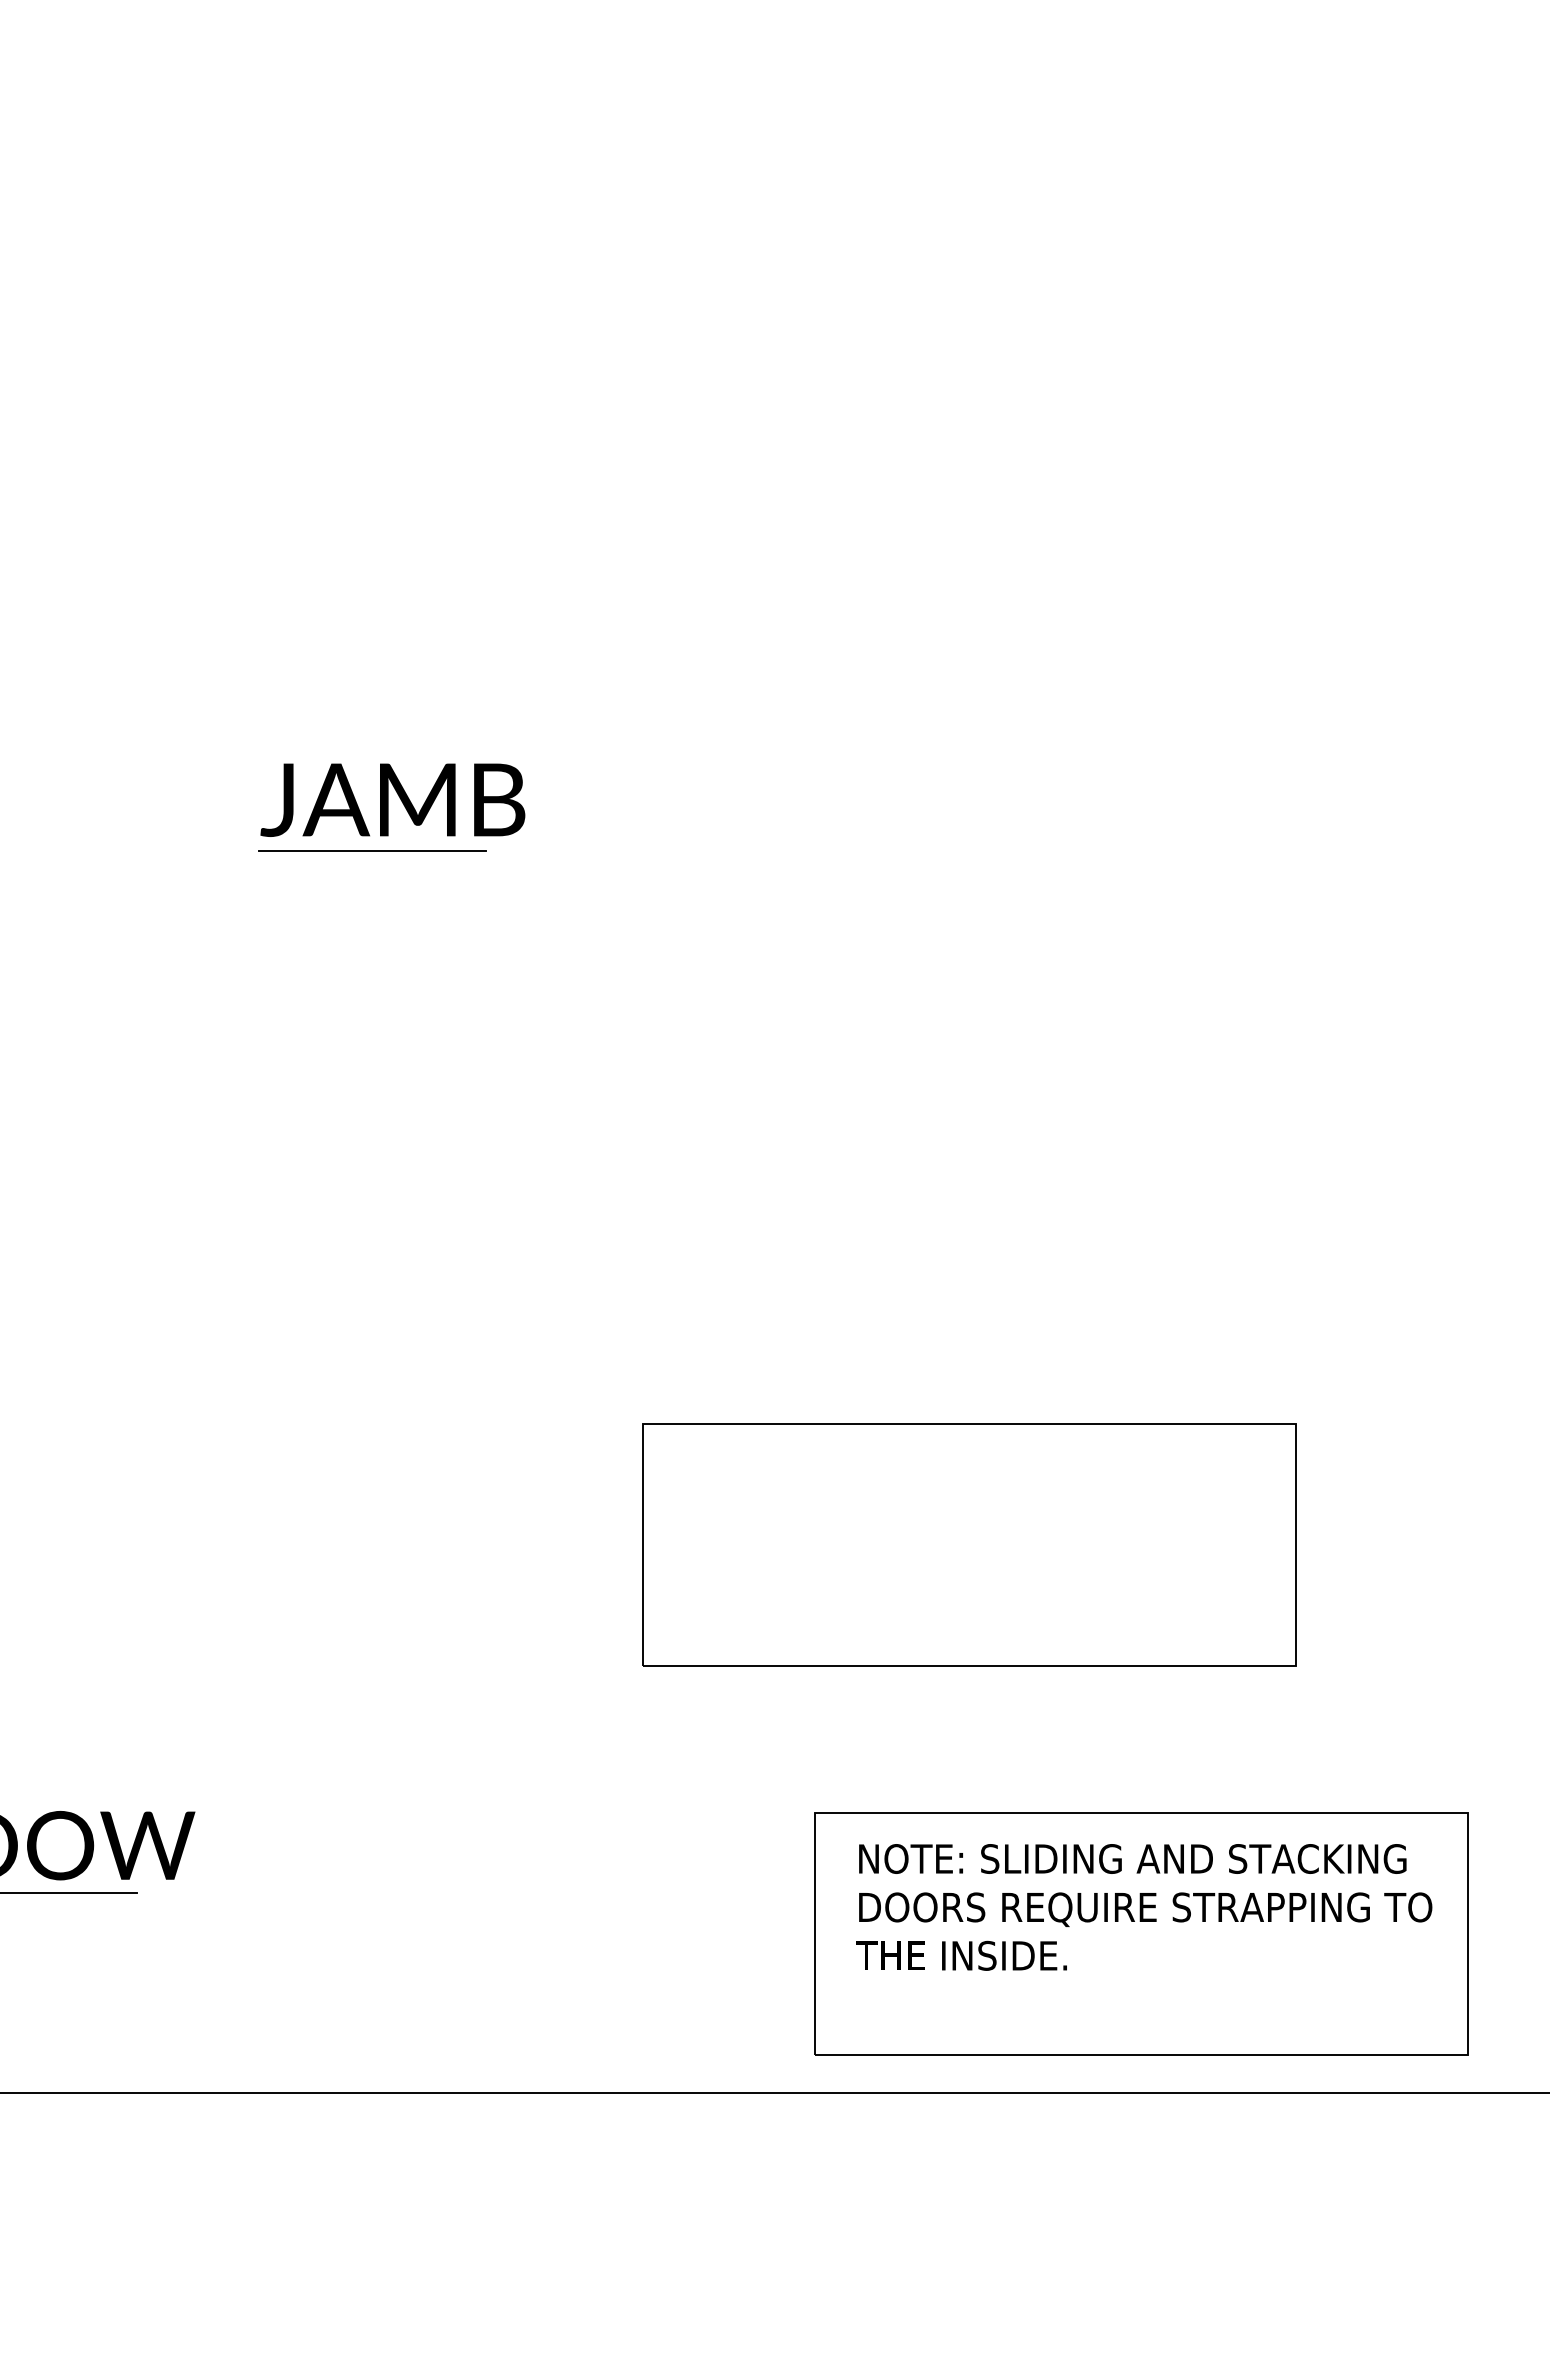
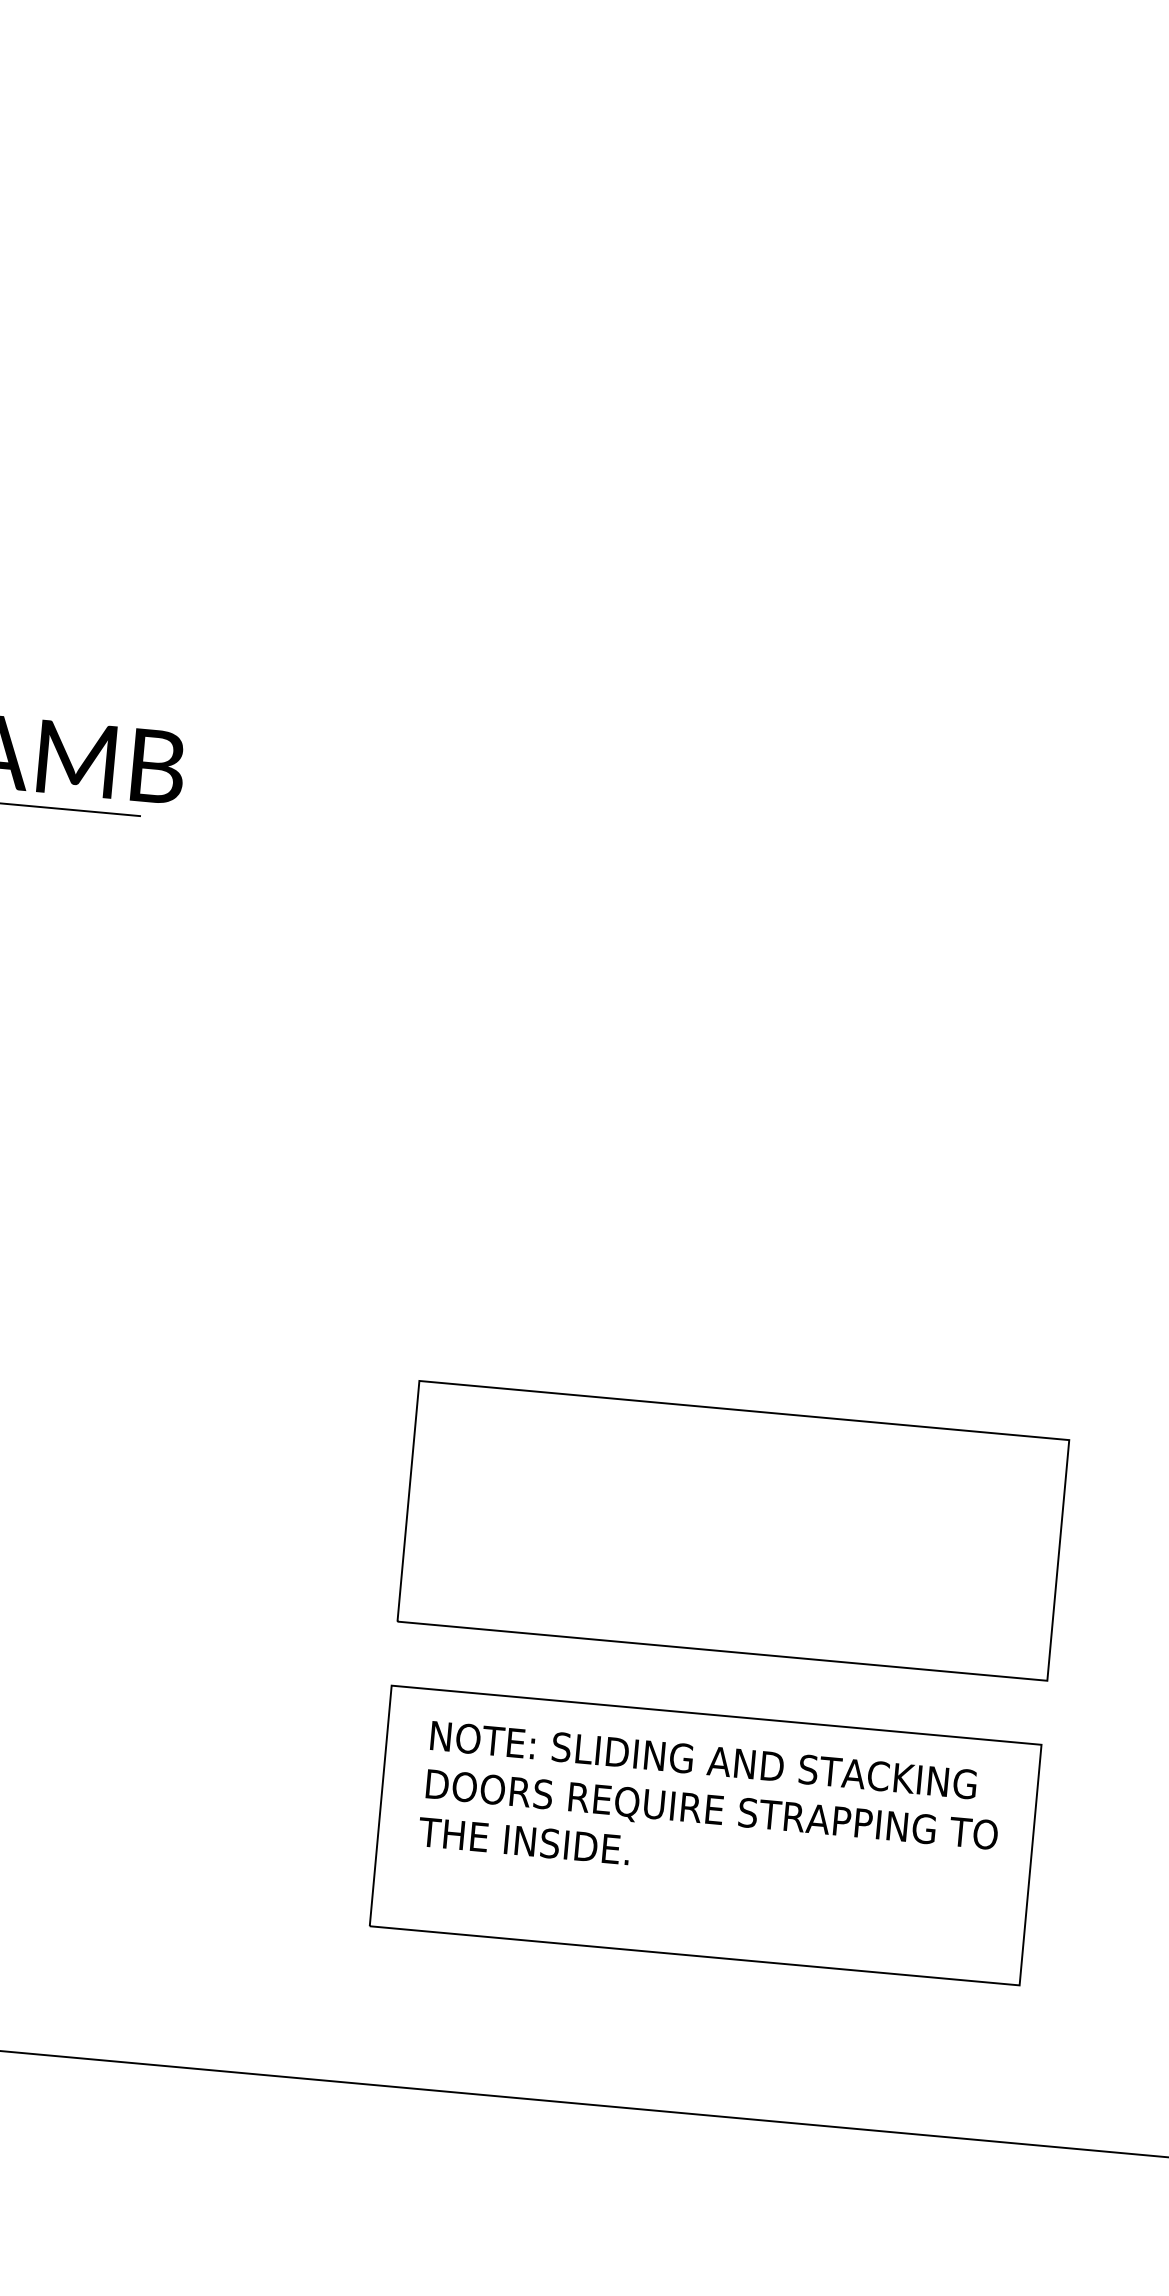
part: (969, 1544) -> (733, 1530), moved
part: (1141, 1933) -> (705, 1835), moved

